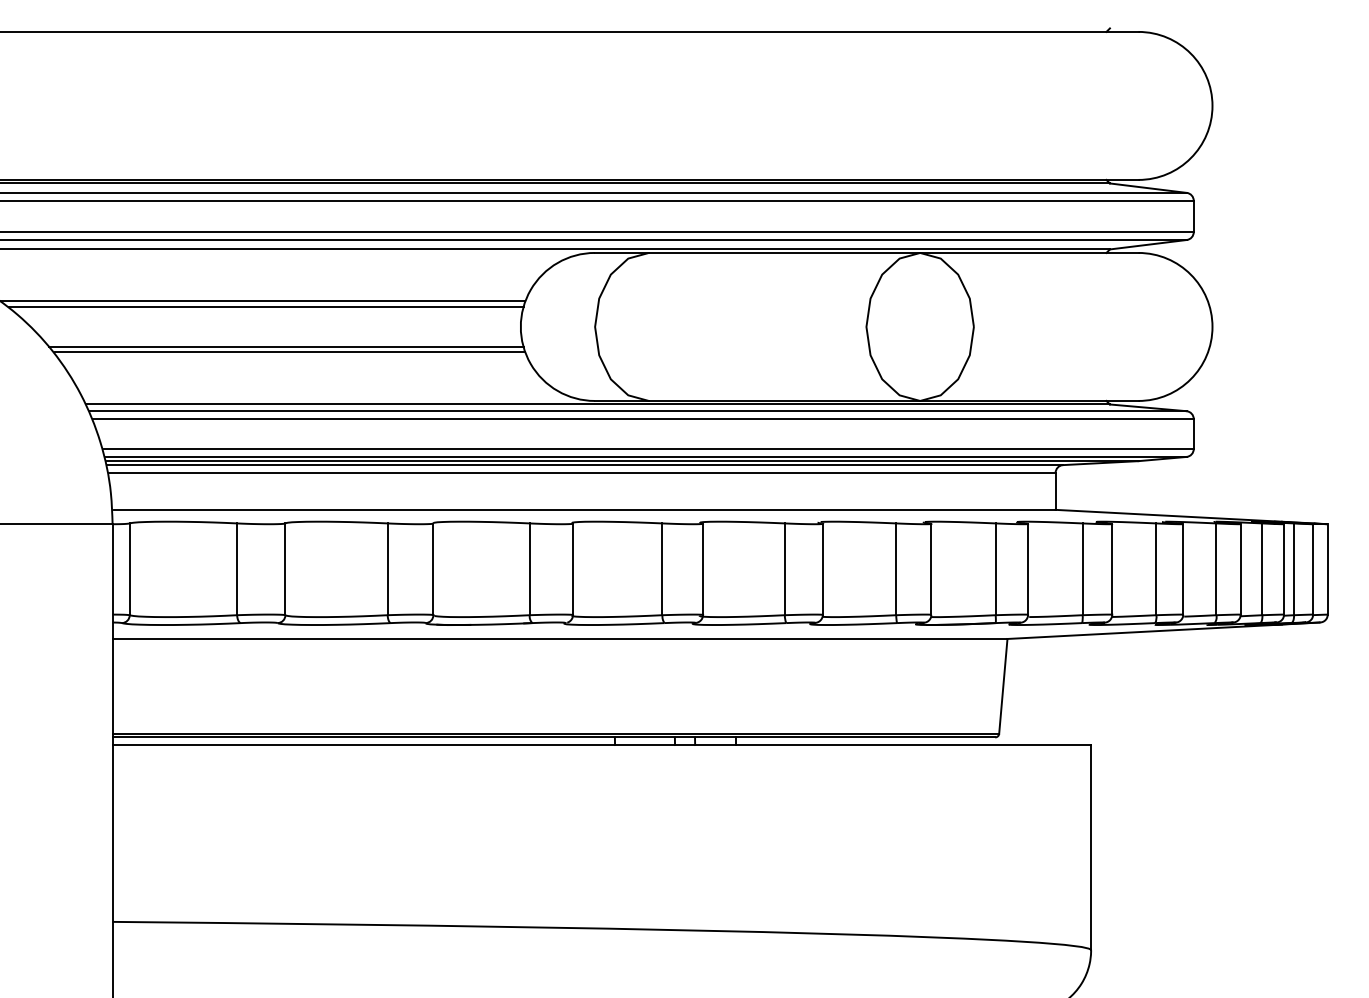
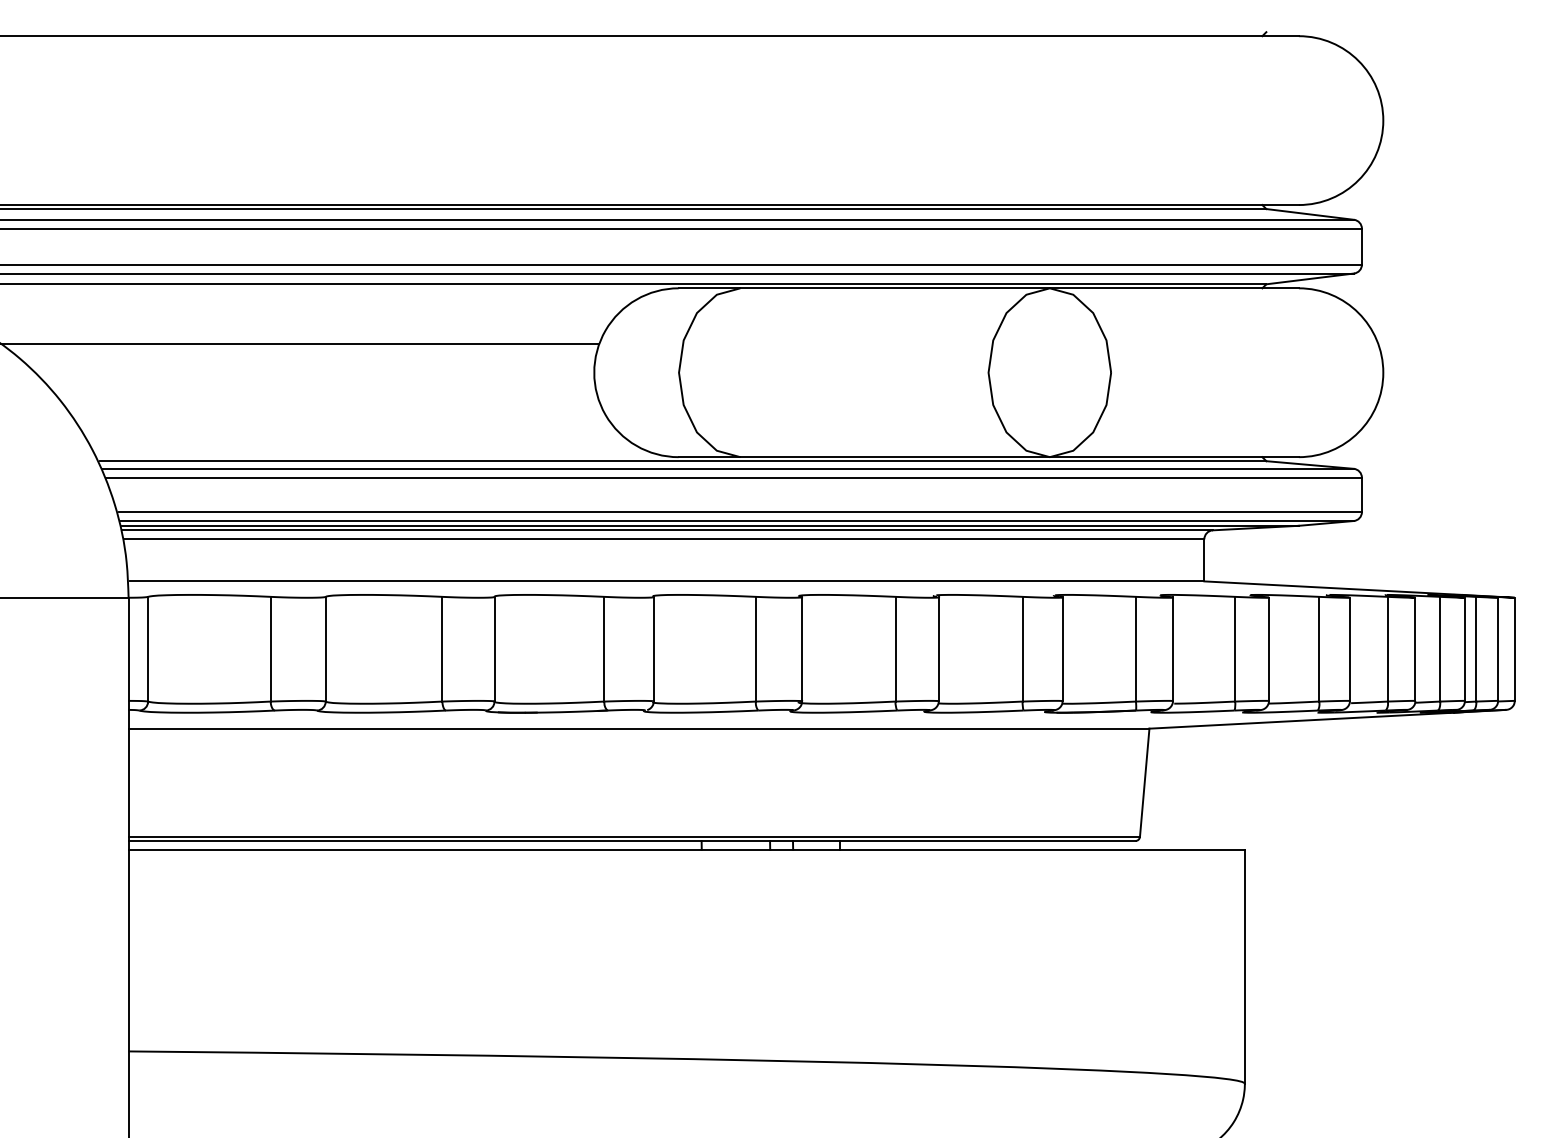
line: (265, 307) -> (303, 350), removed
line: (286, 346) -> (326, 395), removed
line: (290, 352) -> (331, 401), removed

